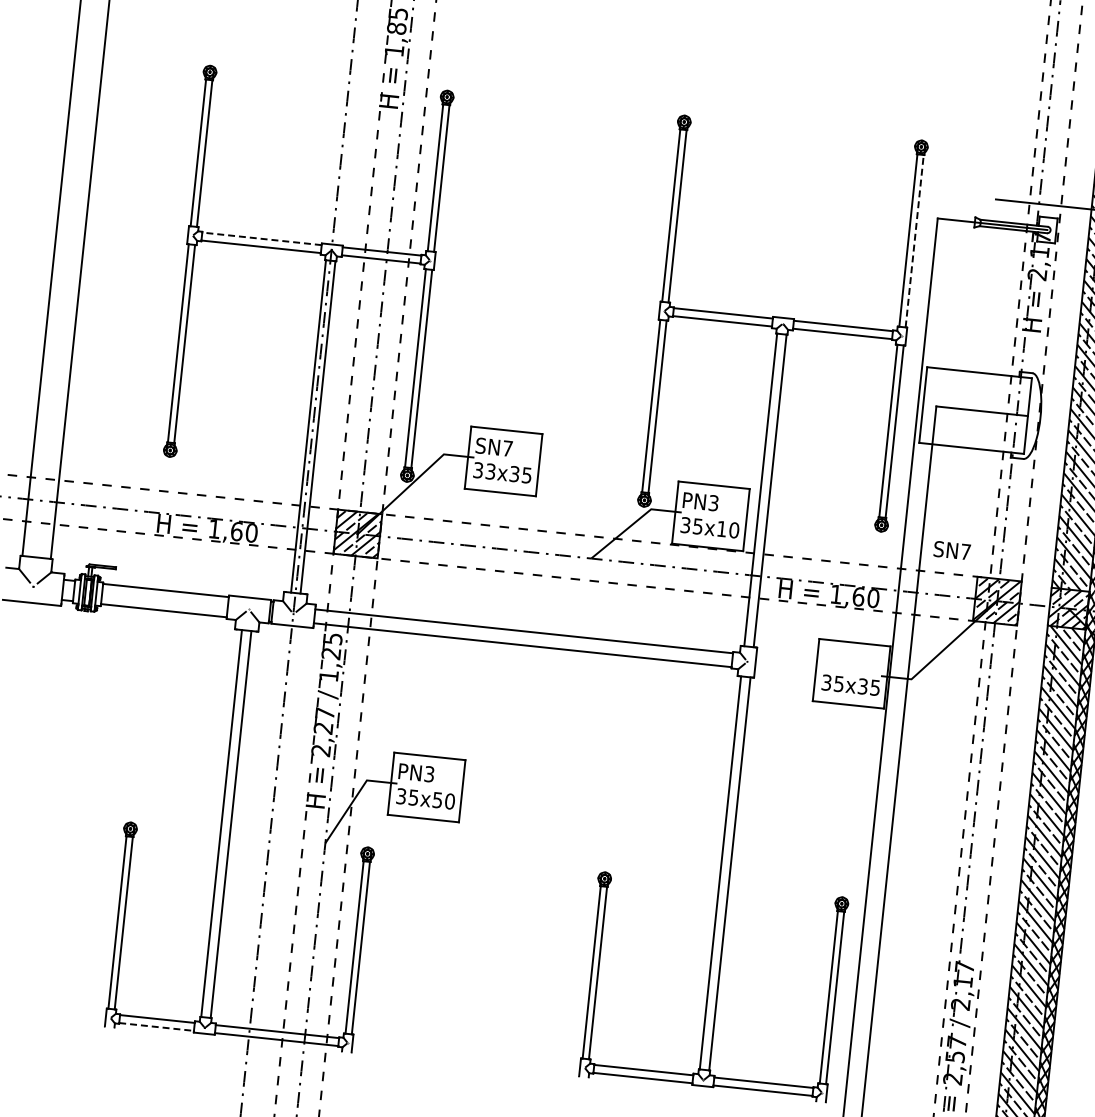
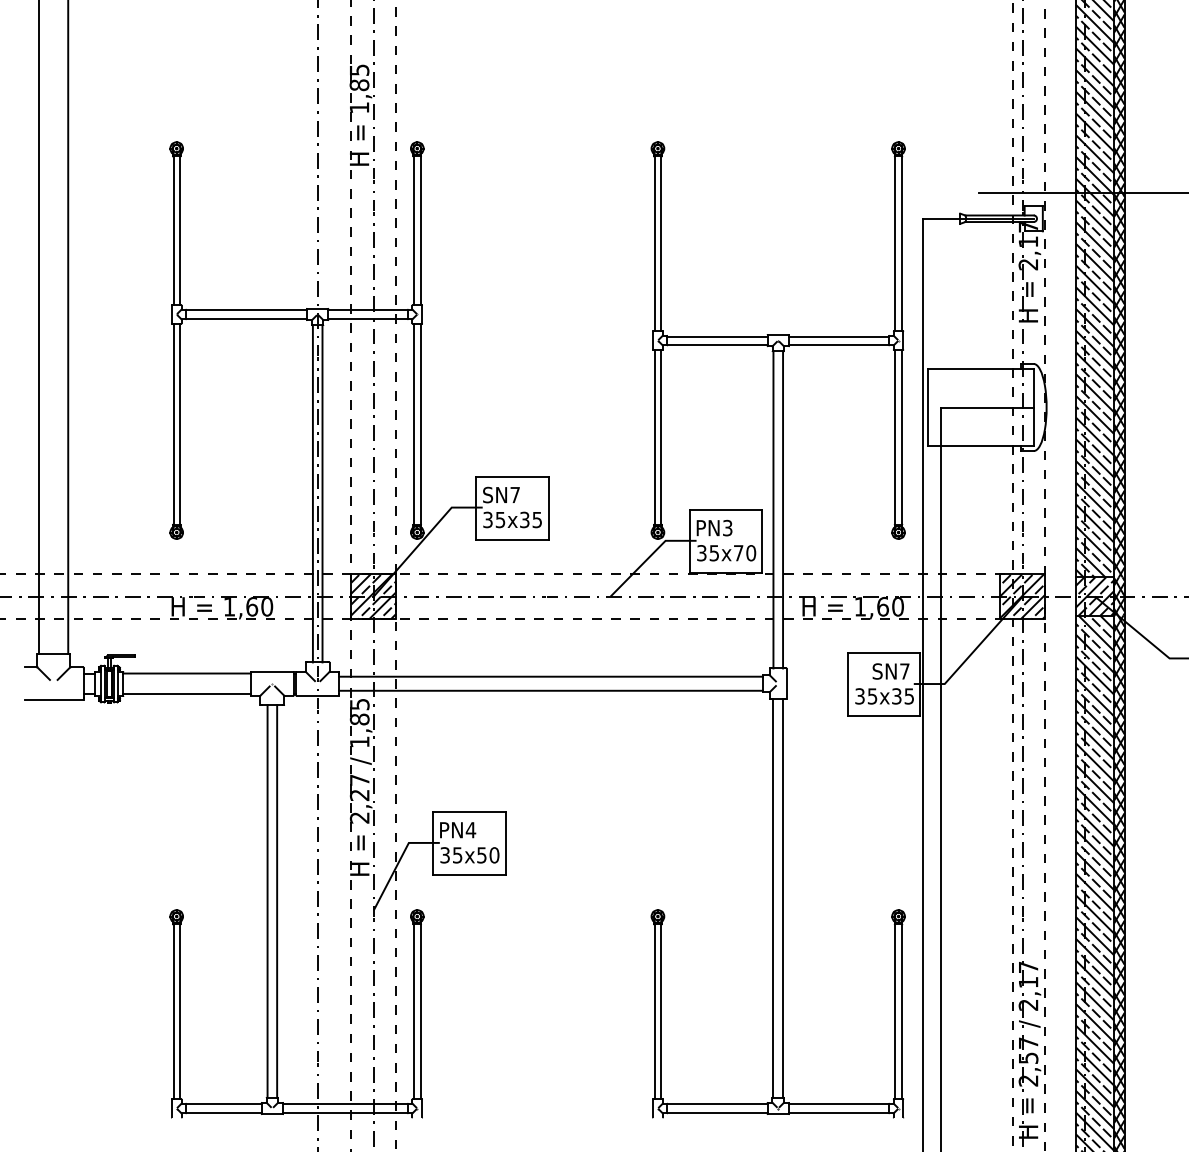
line: (262, 238) -> (246, 310), dashed -> solid
line: (914, 240) -> (901, 243), dashed -> solid
text: (490, 471) -> (500, 519), 33x35 -> 35x35
text: (721, 529) -> (738, 553), 35x10 -> 35x70
text: (951, 550) -> (890, 671), moved
text: (331, 653) -> (359, 719), 1,25 -> 1,85
text: (428, 774) -> (470, 830), PN3 -> PN4
line: (156, 1026) -> (223, 1112), dashed -> solid

